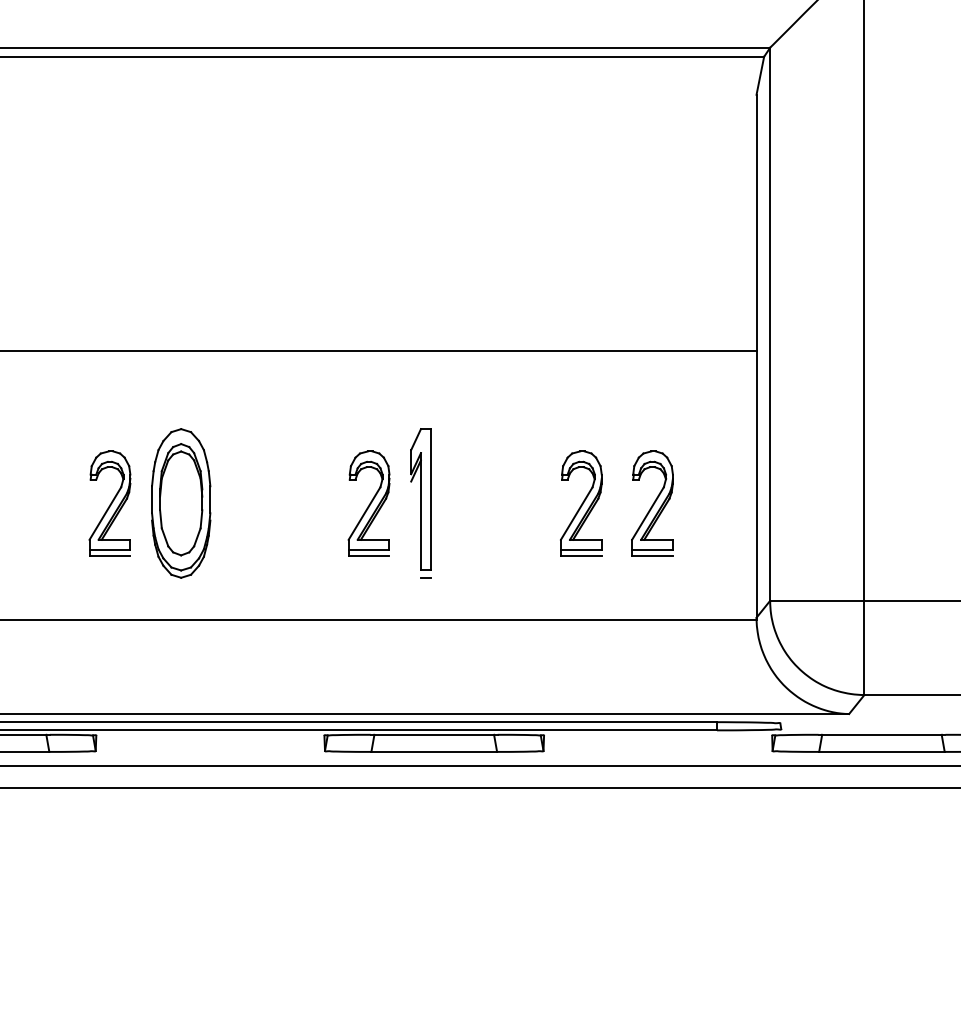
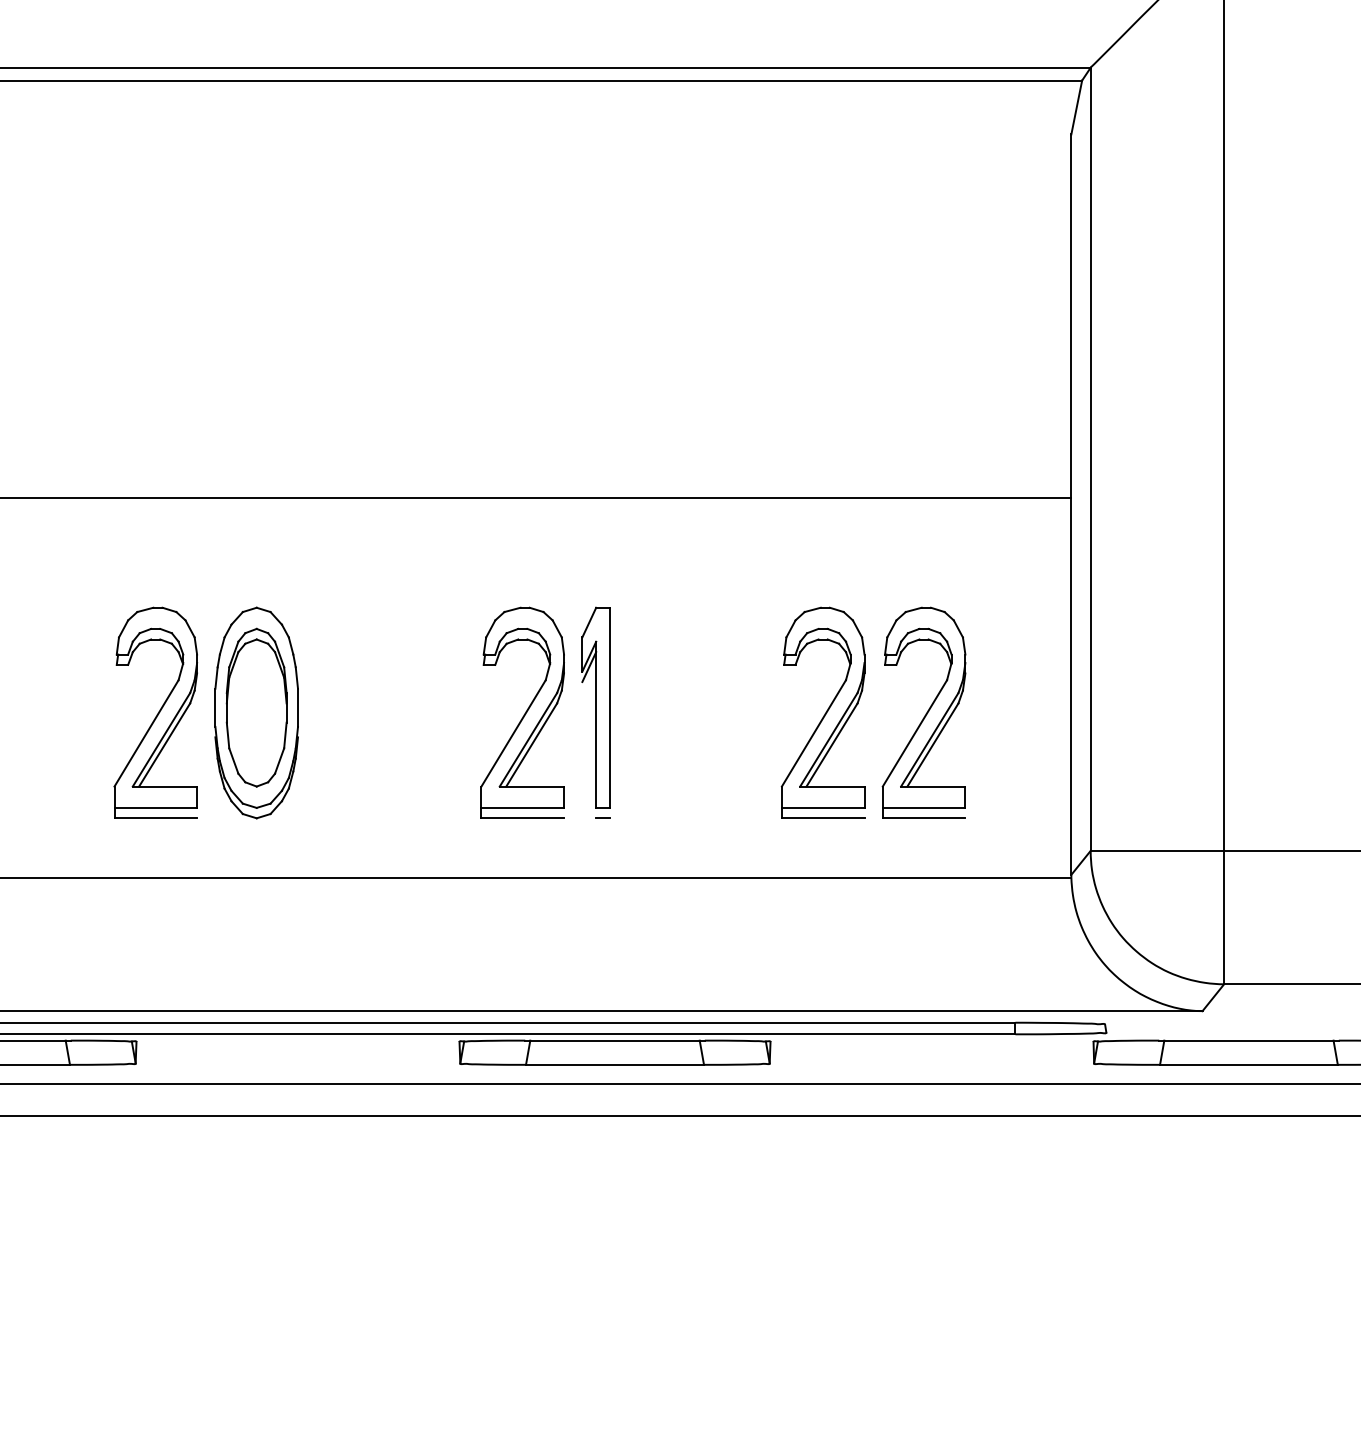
part: (109, 503) -> (155, 713), size x1.43
part: (368, 503) -> (521, 713), size x1.43
part: (581, 503) -> (823, 713), size x1.43
part: (652, 503) -> (924, 713), size x1.43

